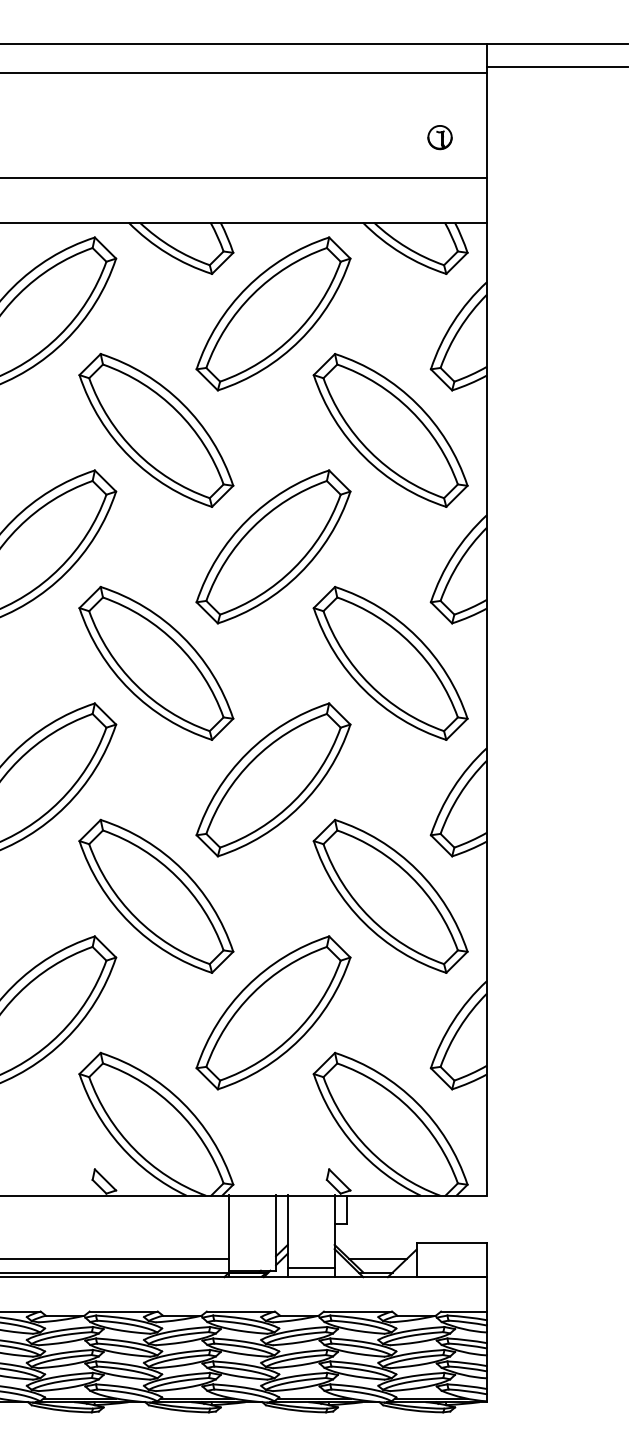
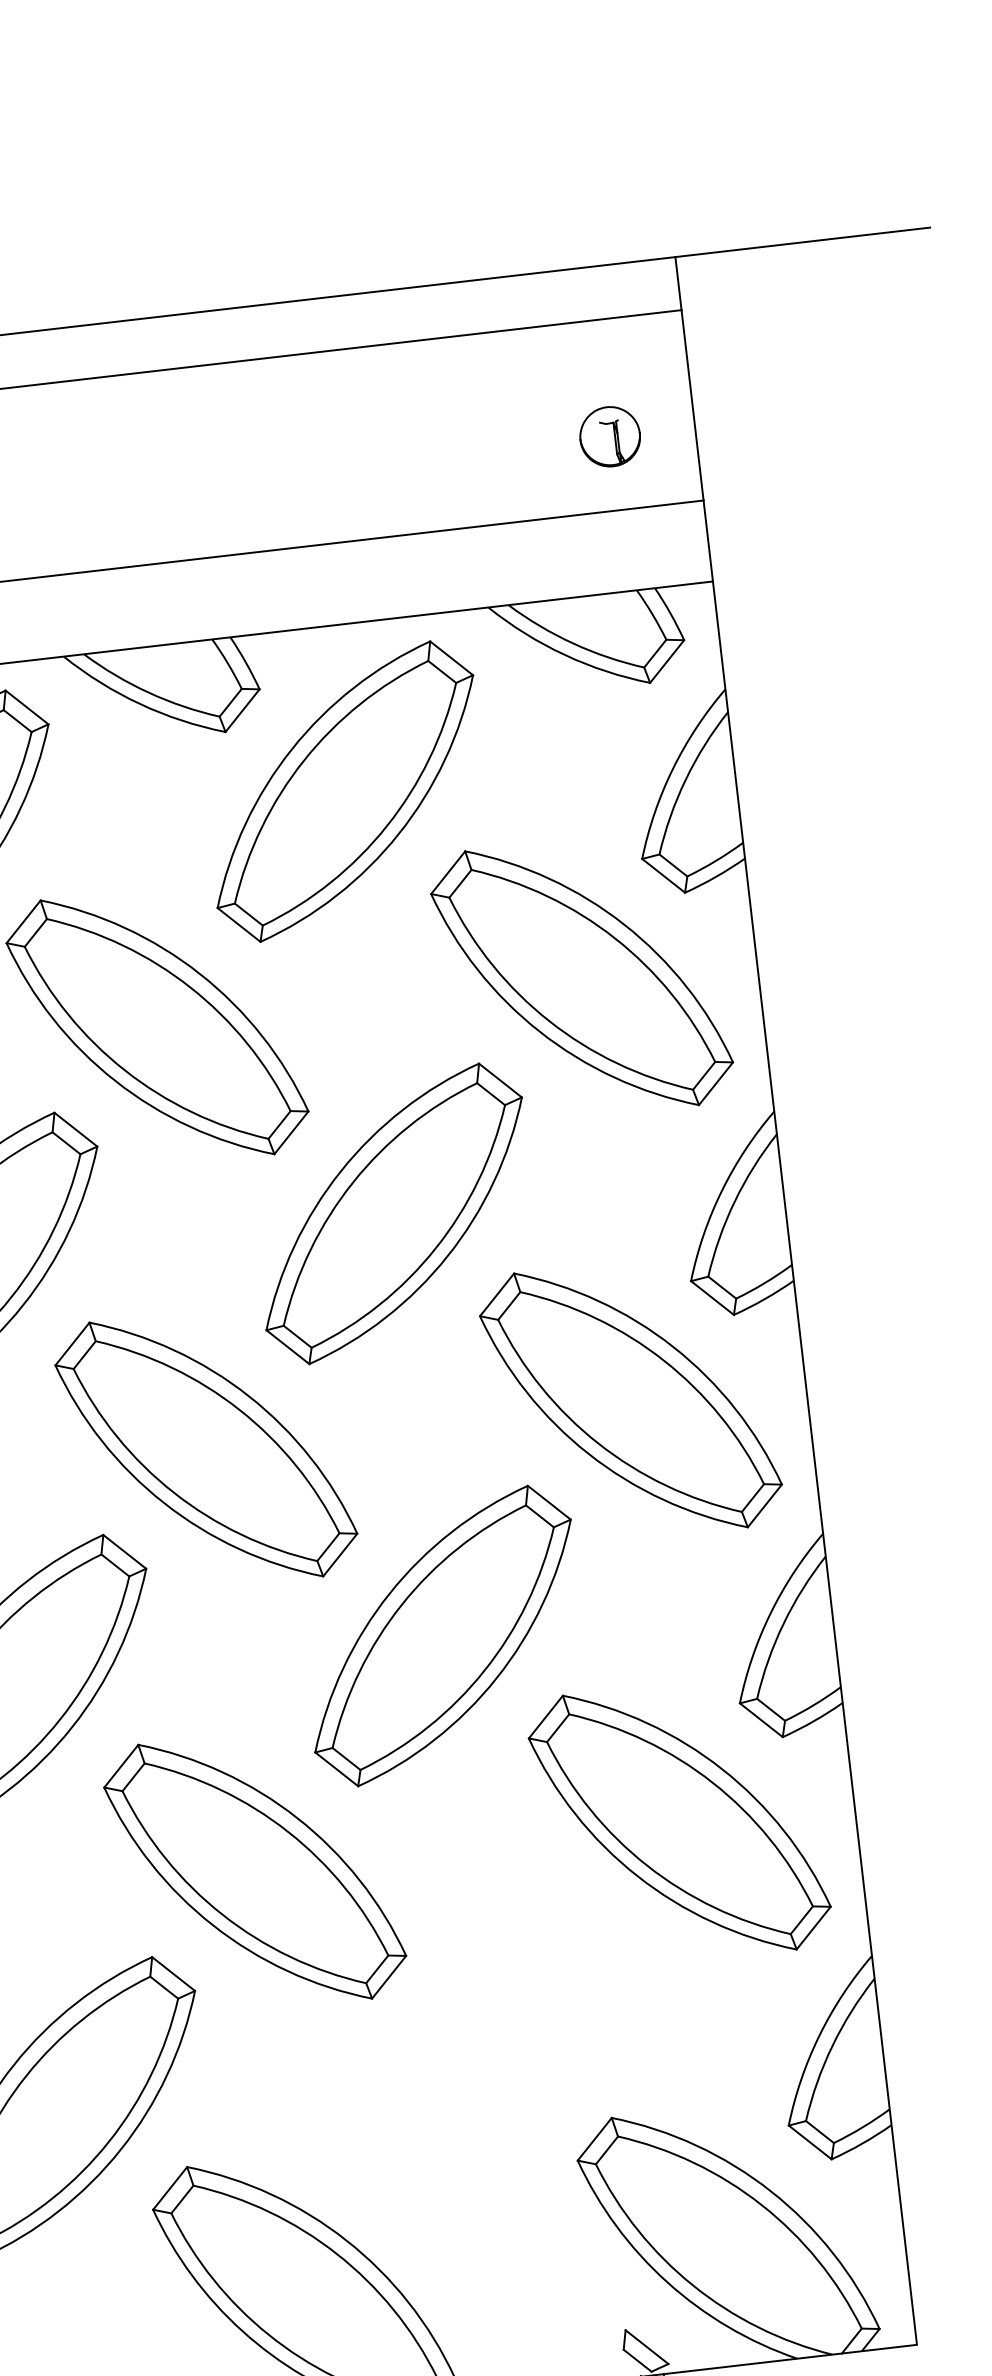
line: (556, 67) -> (806, 285), removed
part: (439, 137) -> (609, 437), size x1.4
part: (273, 1012) -> (491, 2057), removed

